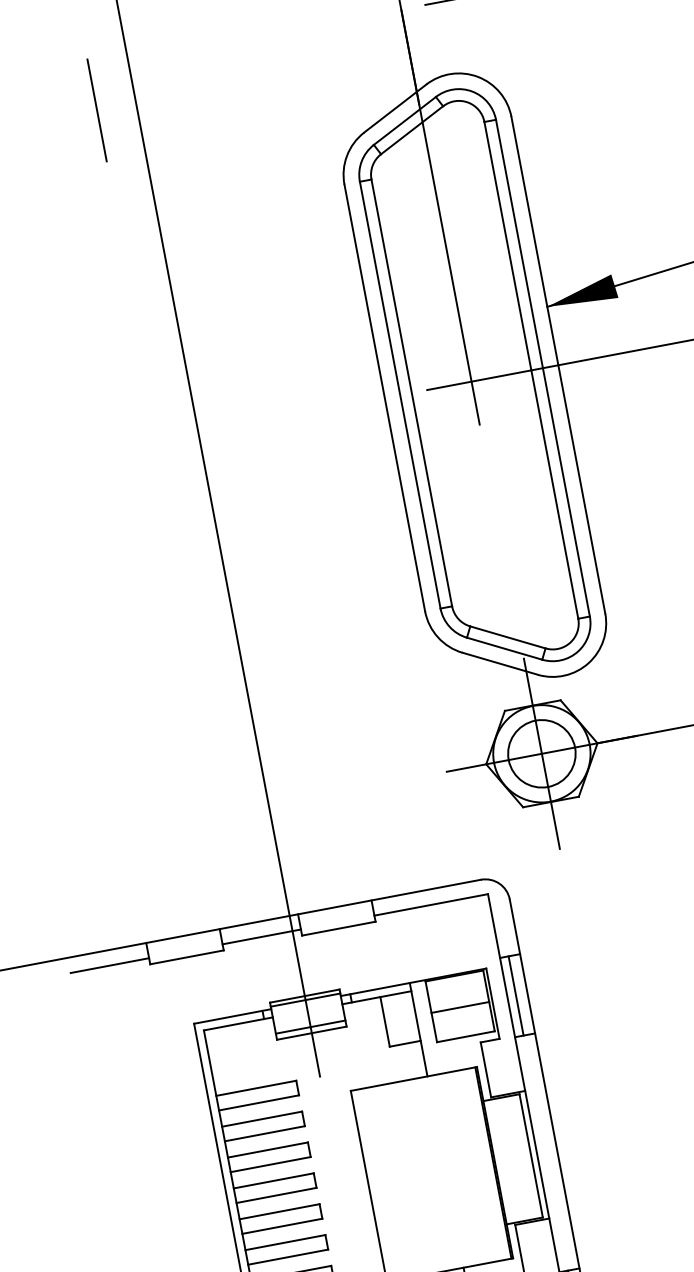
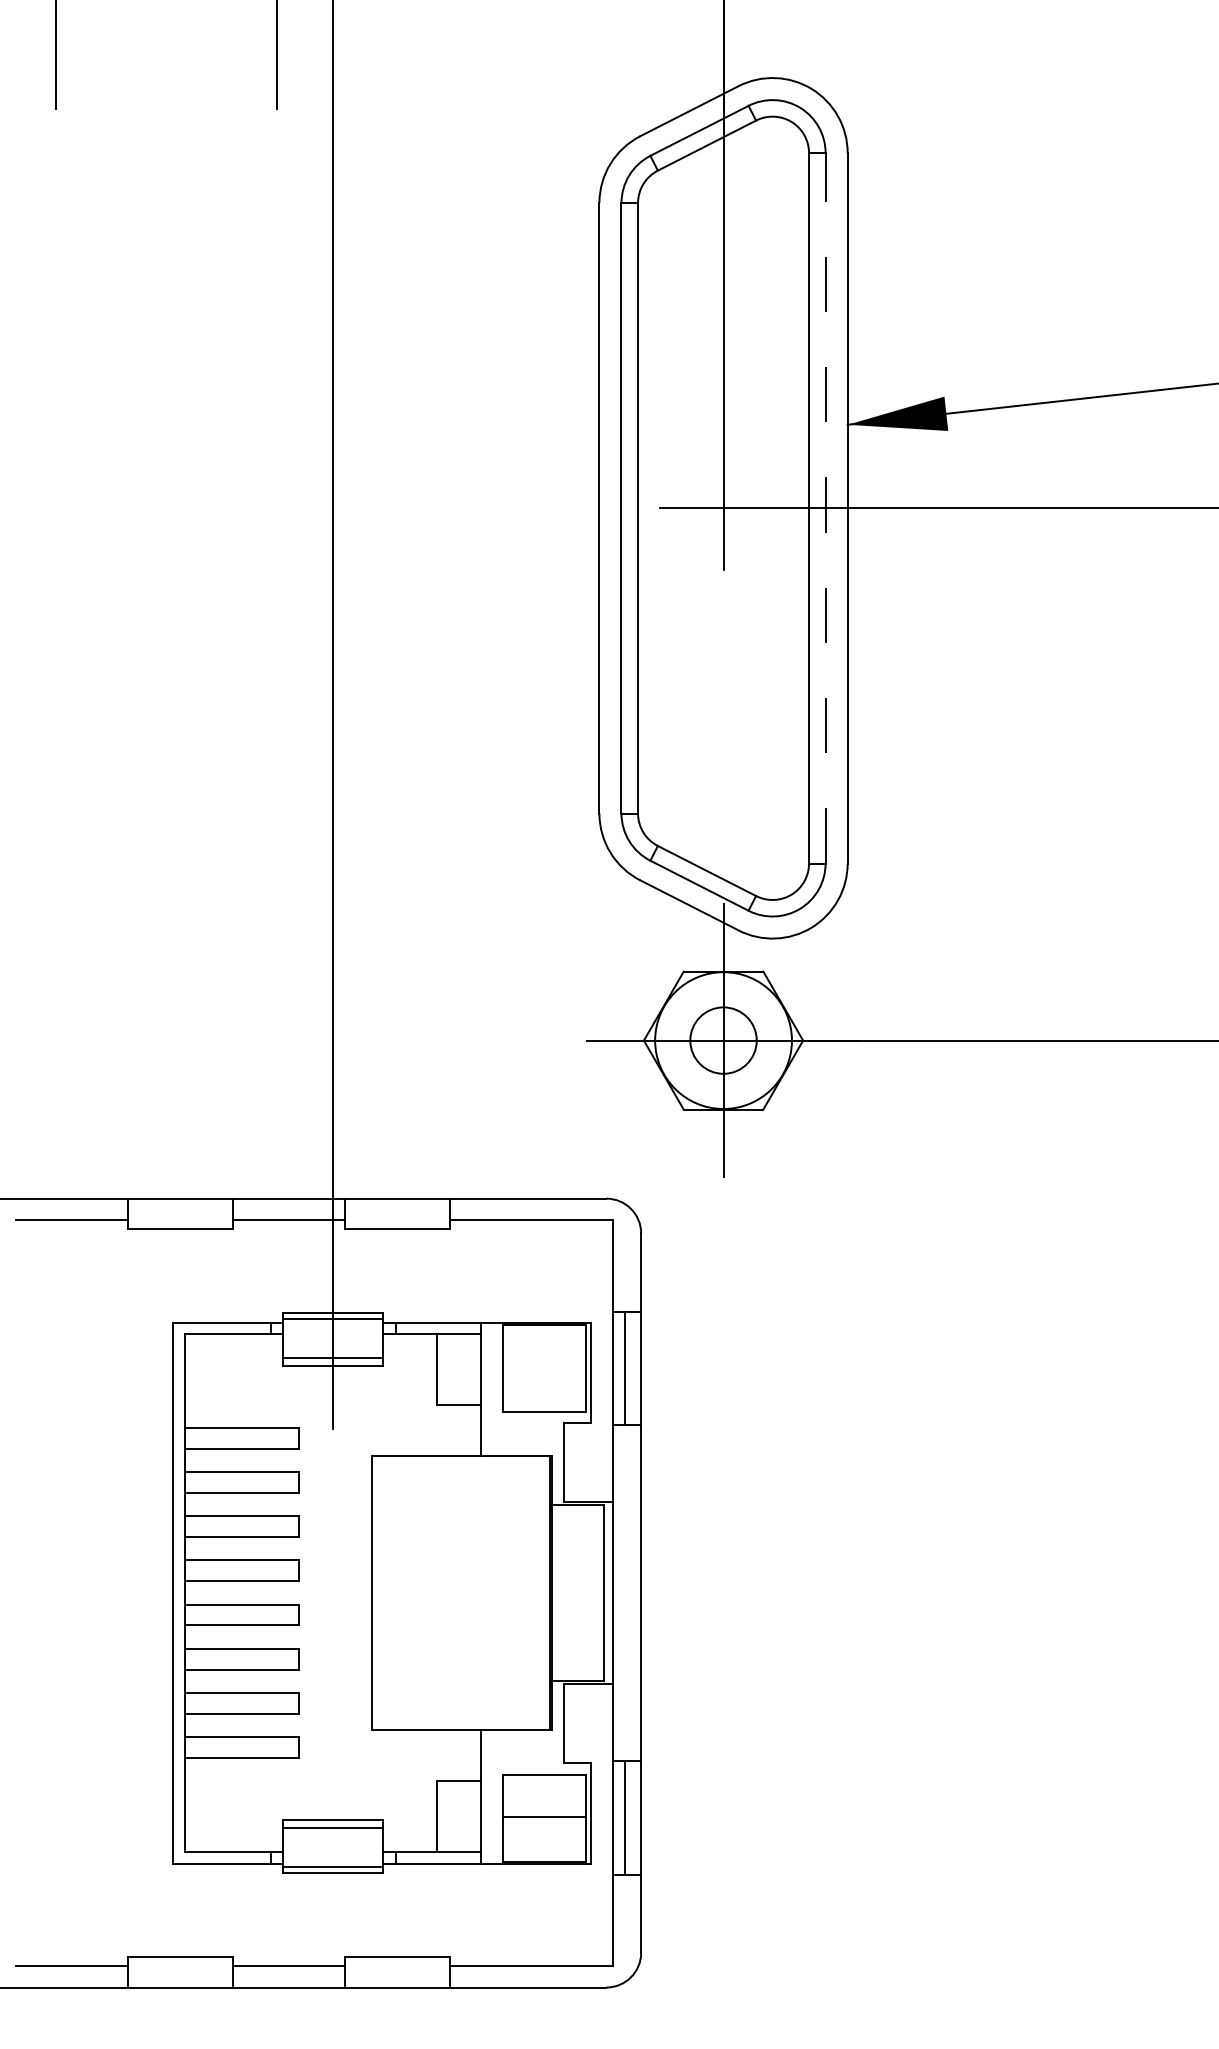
line: (542, 367) -> (825, 507), solid -> dashed
circle: (541, 753) -> (723, 1040), size x0.7
line: (460, 1007) -> (544, 1369), removed

